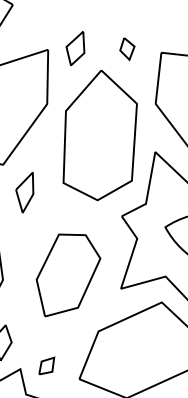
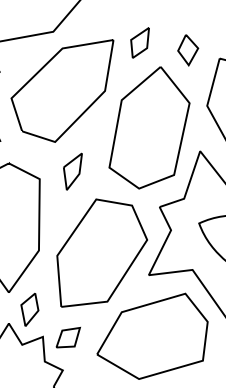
part: (127, 49) -> (188, 50), size x1.43
part: (68, 272) -> (101, 252), size x1.43
part: (46, 366) -> (67, 337), size x1.43

